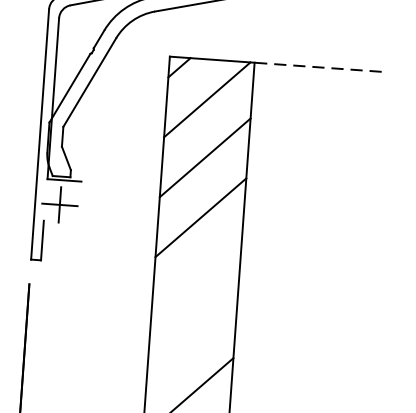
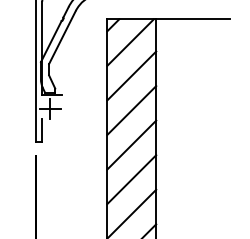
line: (317, 67) -> (192, 19), dashed -> solid
line: (196, 276) -> (131, 144), added
line: (191, 337) -> (131, 179), added

